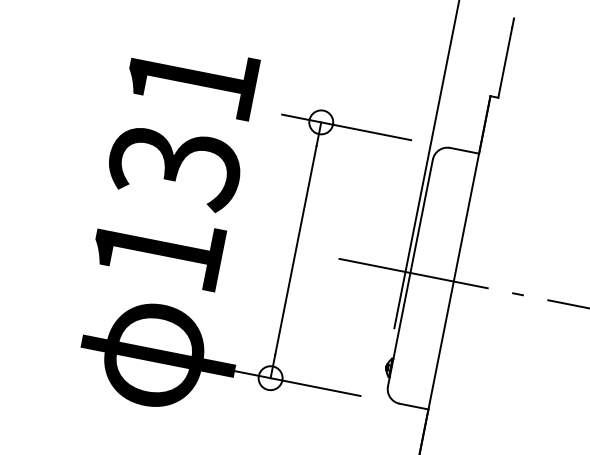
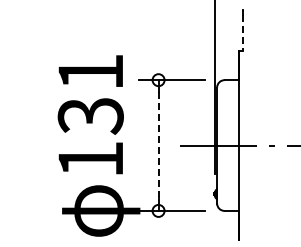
line: (505, 62) -> (243, 32), solid -> dashed
line: (295, 252) -> (158, 146), solid -> dashed

